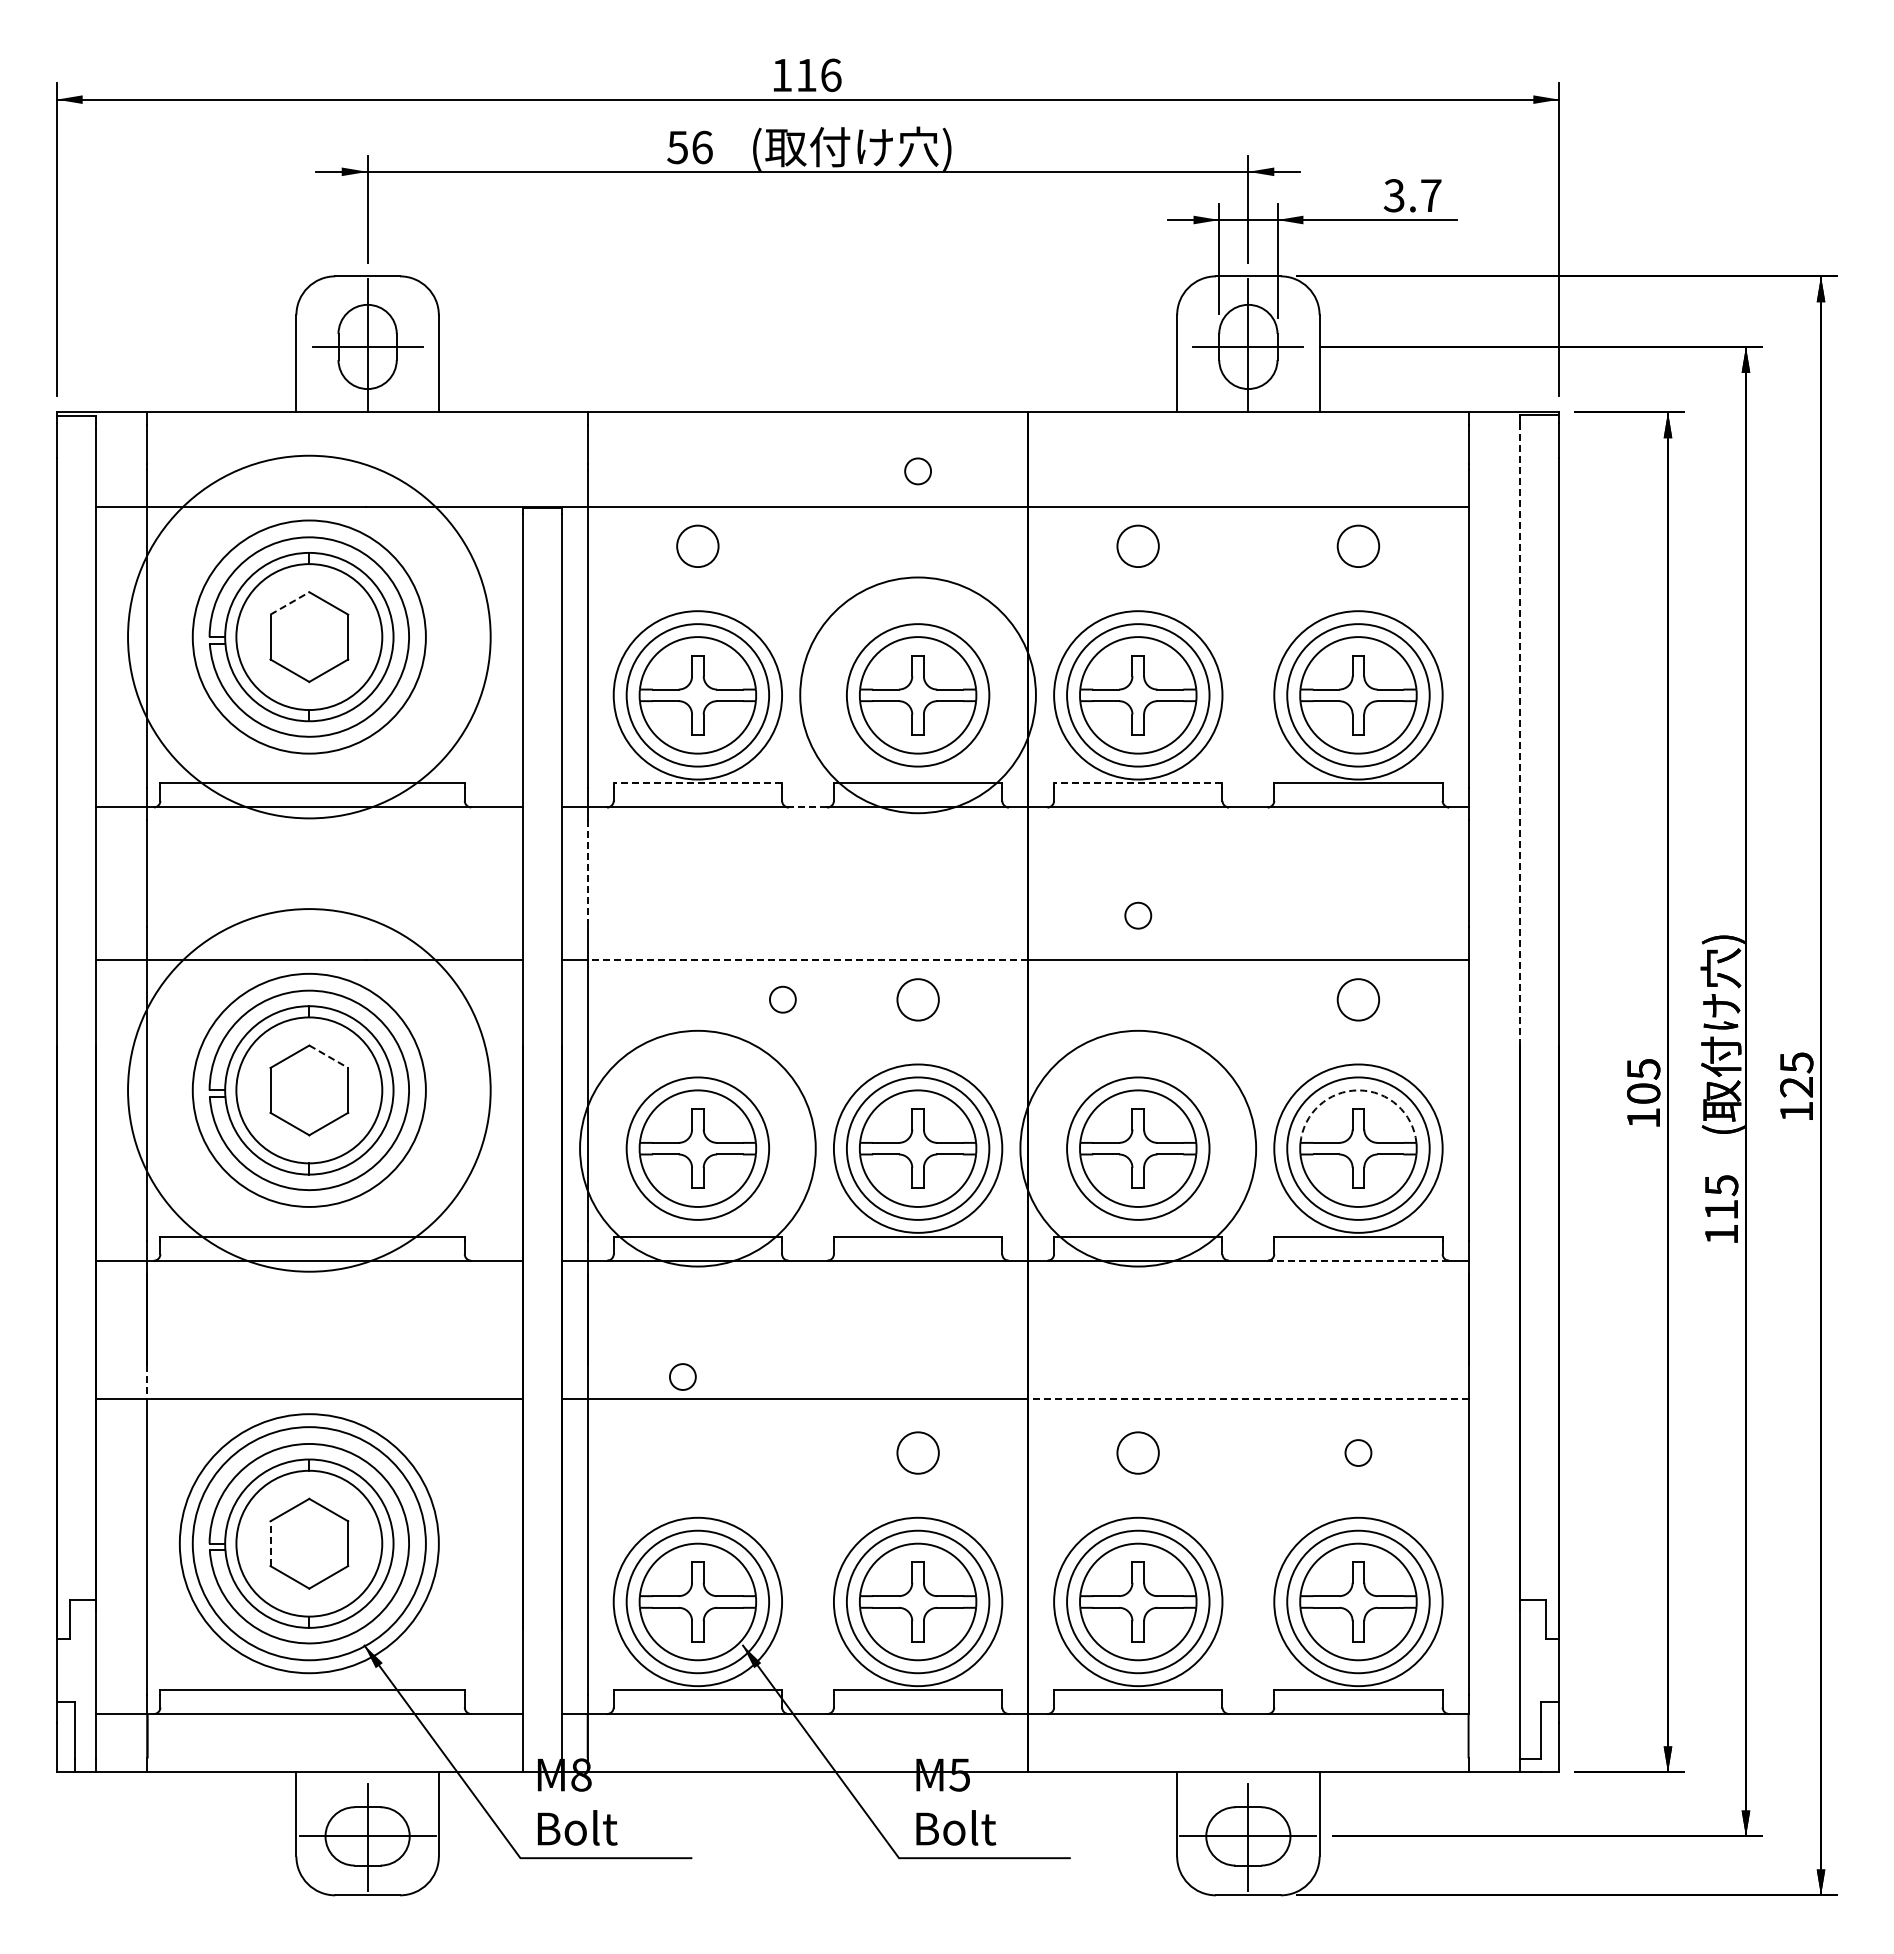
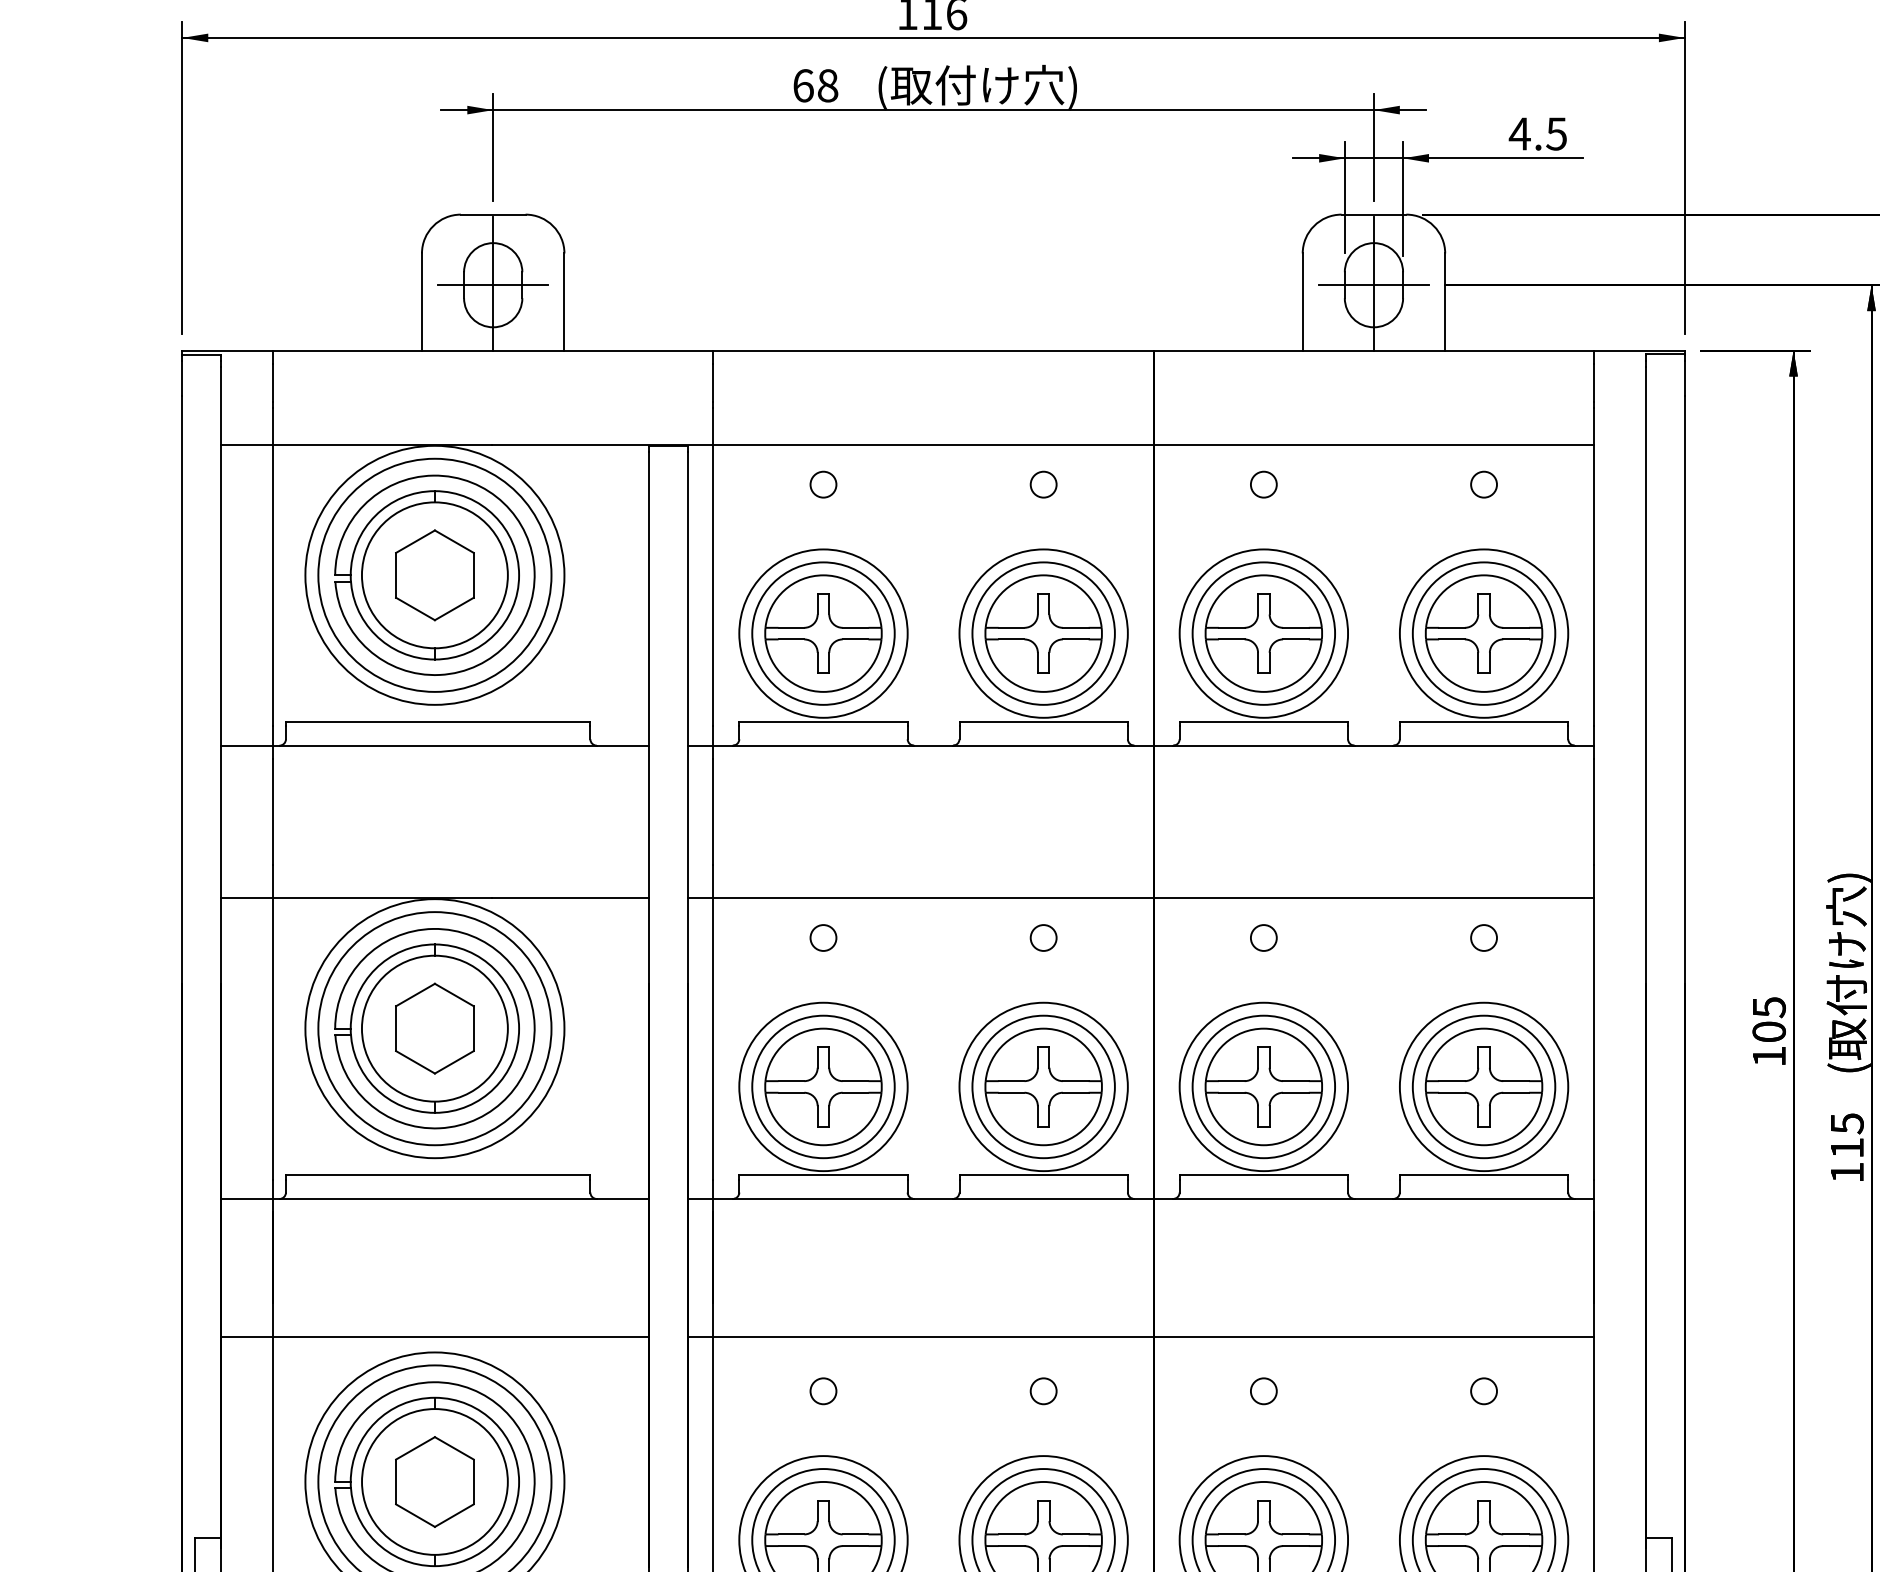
text: (689, 147) -> (815, 85), 56 -> 68
text: (1412, 195) -> (1538, 133), 3.7 -> 4.5
circle: (917, 471) -> (1043, 484), moved
circle: (697, 546) -> (823, 484), size x0.62
circle: (1138, 546) -> (1264, 484), size x0.62
circle: (1358, 546) -> (1484, 484), size x0.62
line: (290, 603) -> (416, 541), dashed -> solid
circle: (308, 636) -> (434, 574), size x0.71
circle: (917, 695) -> (1043, 633), size x0.71
line: (1520, 736) -> (1646, 674), dashed -> solid
line: (697, 783) -> (823, 721), dashed -> solid
line: (1137, 783) -> (1263, 721), dashed -> solid
line: (807, 807) -> (933, 745), dashed -> solid
line: (587, 873) -> (713, 811), dashed -> solid
circle: (1138, 915) -> (1264, 937), moved
line: (807, 959) -> (933, 897), dashed -> solid
circle: (782, 999) -> (823, 937), moved
circle: (917, 999) -> (1043, 937), size x0.62
circle: (1358, 999) -> (1484, 937), size x0.62
line: (329, 1057) -> (455, 995), dashed -> solid
circle: (308, 1089) -> (434, 1027), size x0.71
arc: (1358, 1090) -> (1484, 1028), dashed -> solid
circle: (697, 1148) -> (823, 1086), size x0.71
circle: (1138, 1148) -> (1264, 1086), size x0.71
line: (1358, 1260) -> (1484, 1198), dashed -> solid
circle: (682, 1376) -> (823, 1390), moved
line: (147, 1381) -> (273, 1319), dashed -> solid
line: (1247, 1398) -> (1373, 1336), dashed -> solid
circle: (917, 1452) -> (1043, 1390), size x0.62
circle: (1138, 1452) -> (1264, 1390), size x0.62
line: (270, 1543) -> (396, 1481), dashed -> solid

